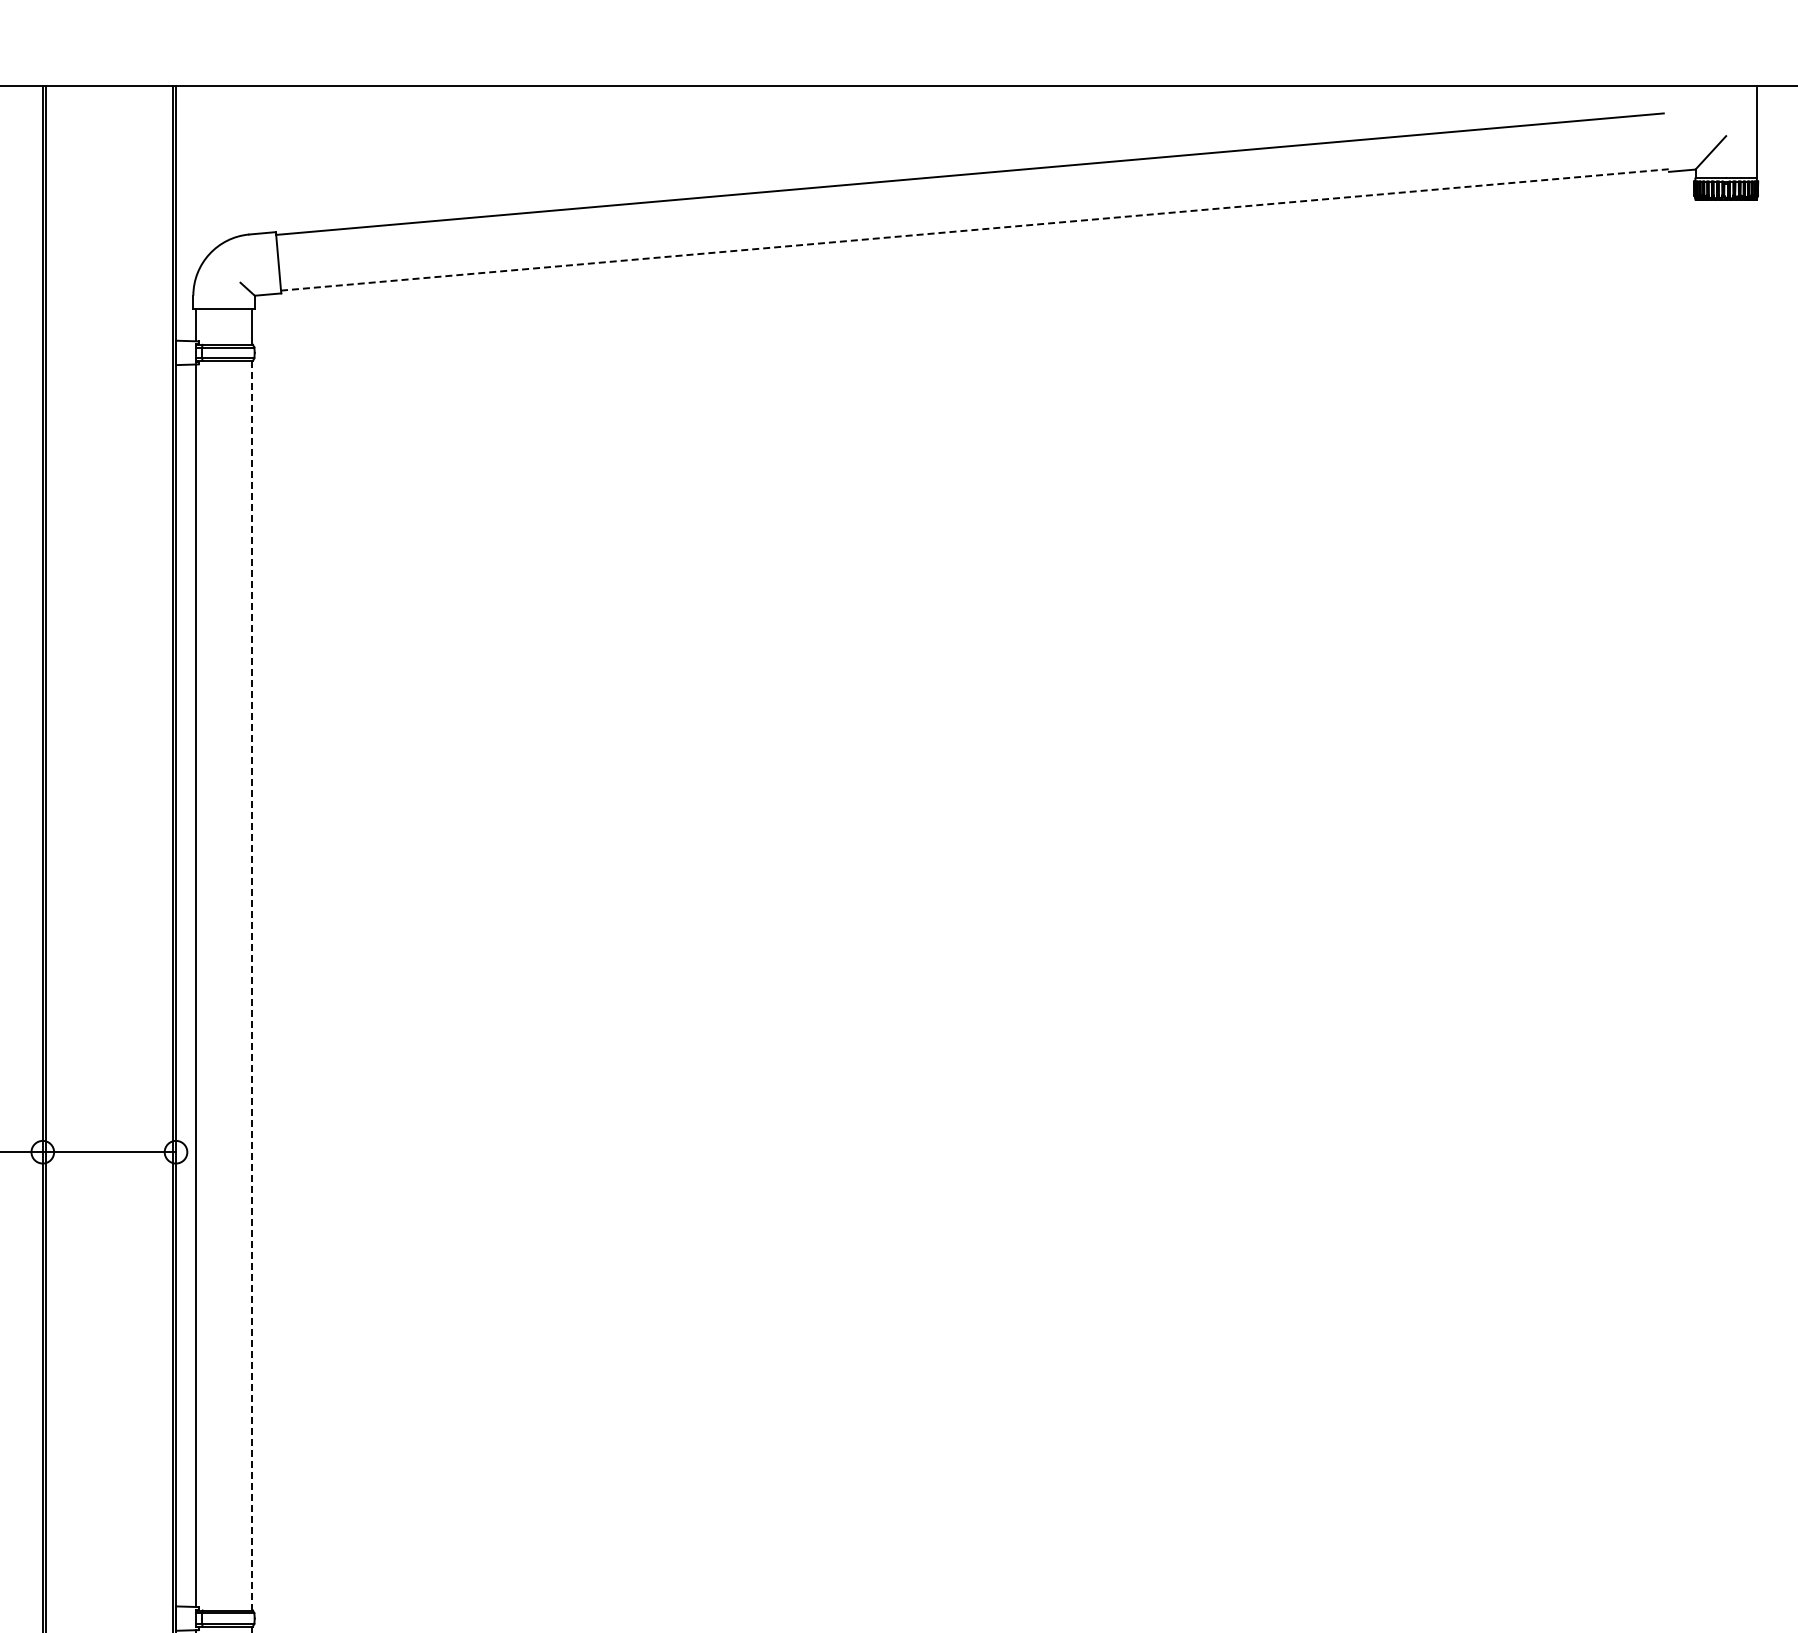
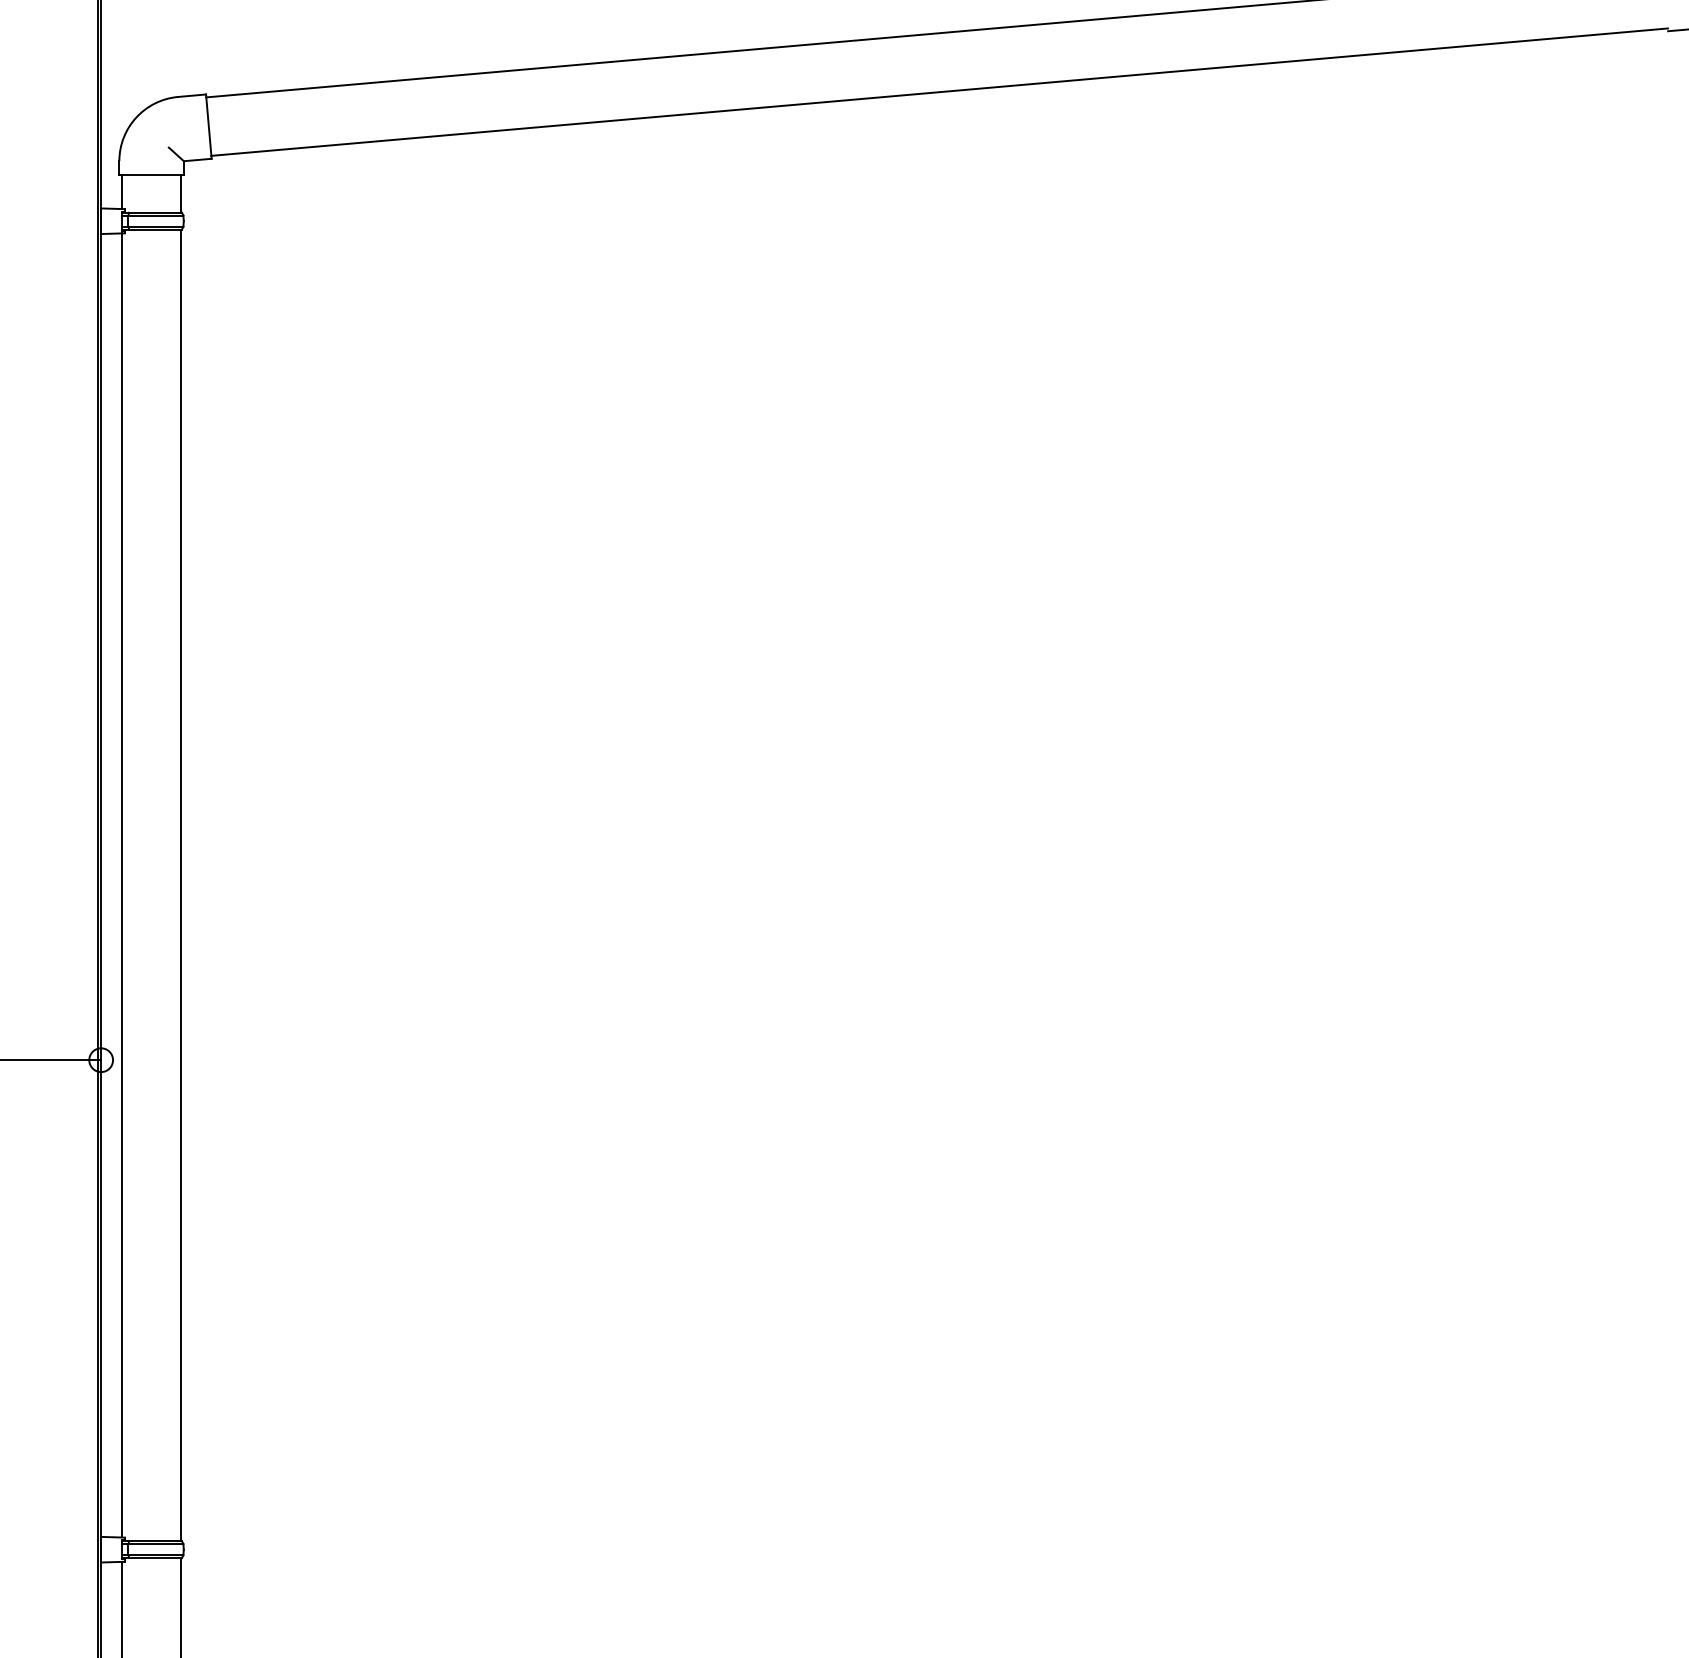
line: (974, 229) -> (939, 91), dashed -> solid
line: (251, 985) -> (180, 885), dashed -> solid

